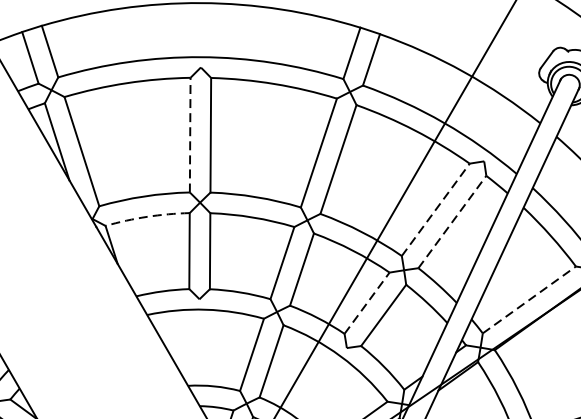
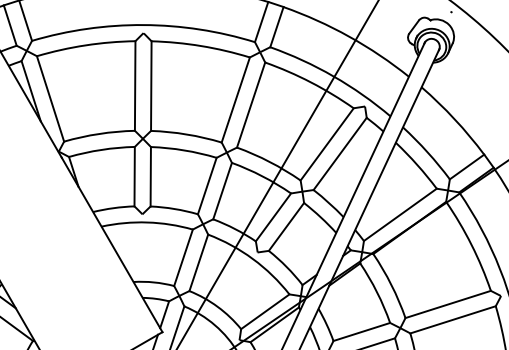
line: (190, 135) -> (135, 86), dashed -> solid
line: (436, 209) -> (327, 144), dashed -> solid
arc: (147, 216) -> (101, 149), dashed -> solid
line: (452, 221) -> (340, 153), dashed -> solid
line: (529, 299) -> (400, 214), dashed -> solid
line: (367, 303) -> (273, 217), dashed -> solid

